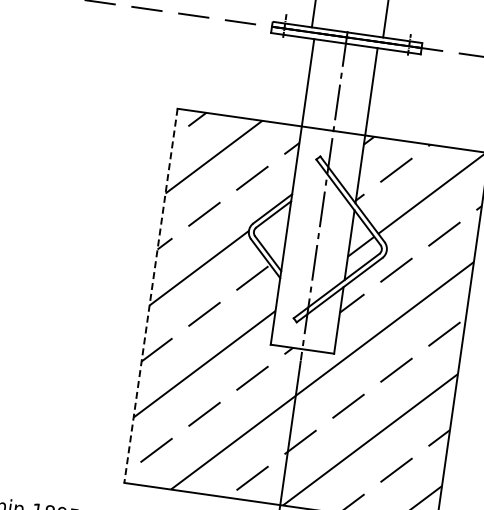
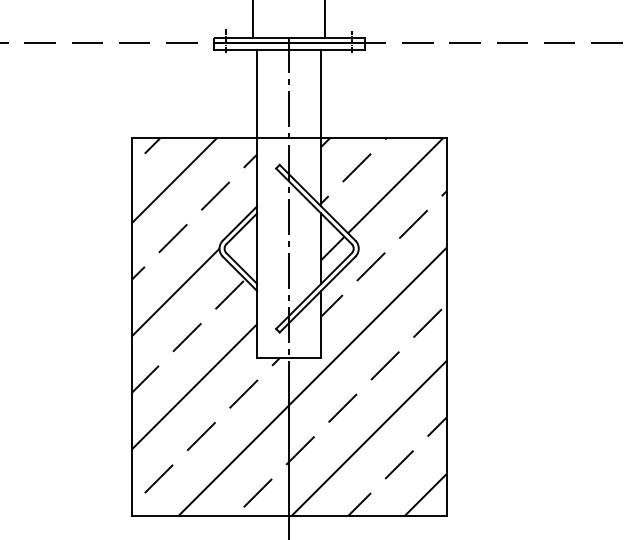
line: (150, 295) -> (131, 326), dashed -> solid

